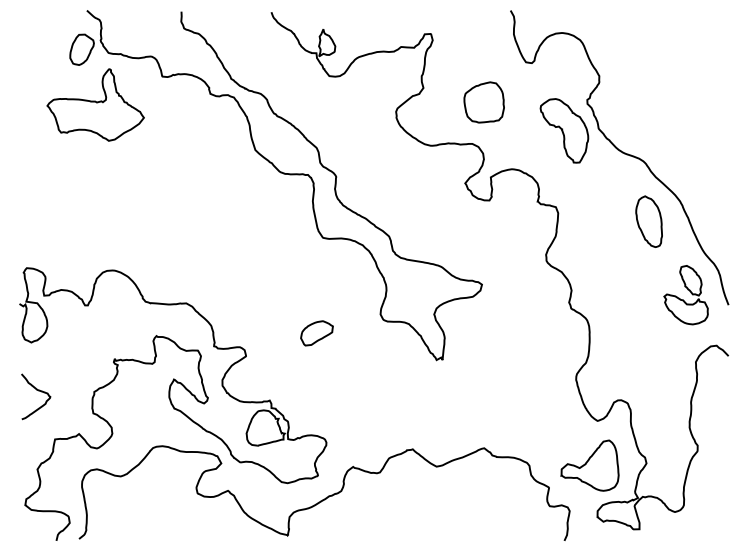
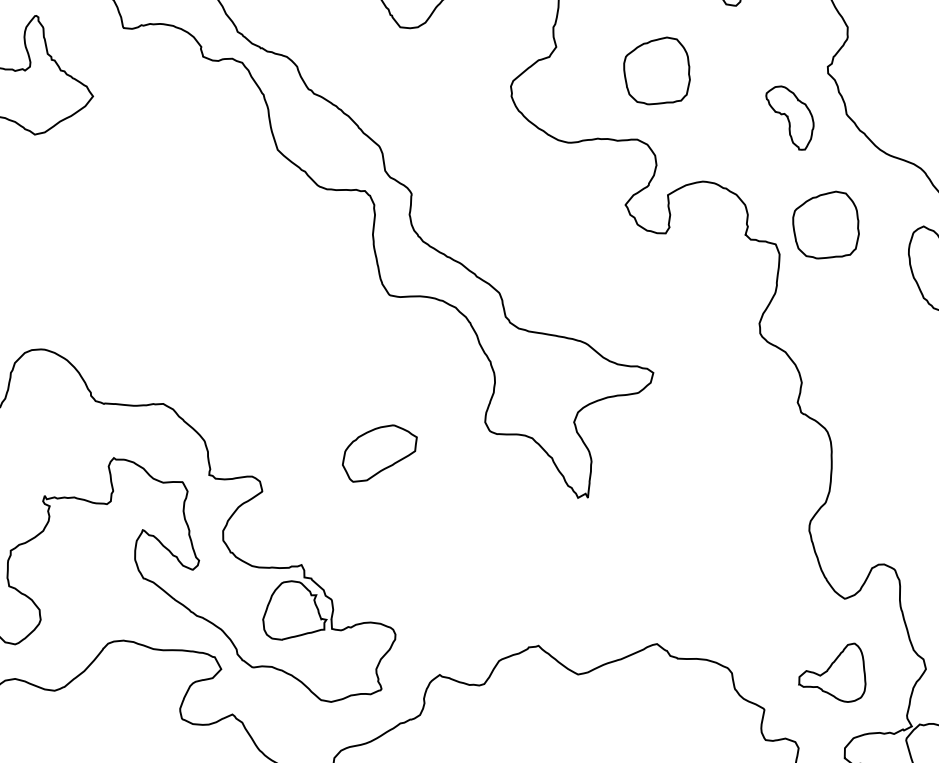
part: (564, 130) -> (790, 117), size x0.6
part: (585, 195) -> (824, 225), added
part: (316, 333) -> (379, 453), size x1.4
part: (589, 465) -> (831, 672), size x0.7

